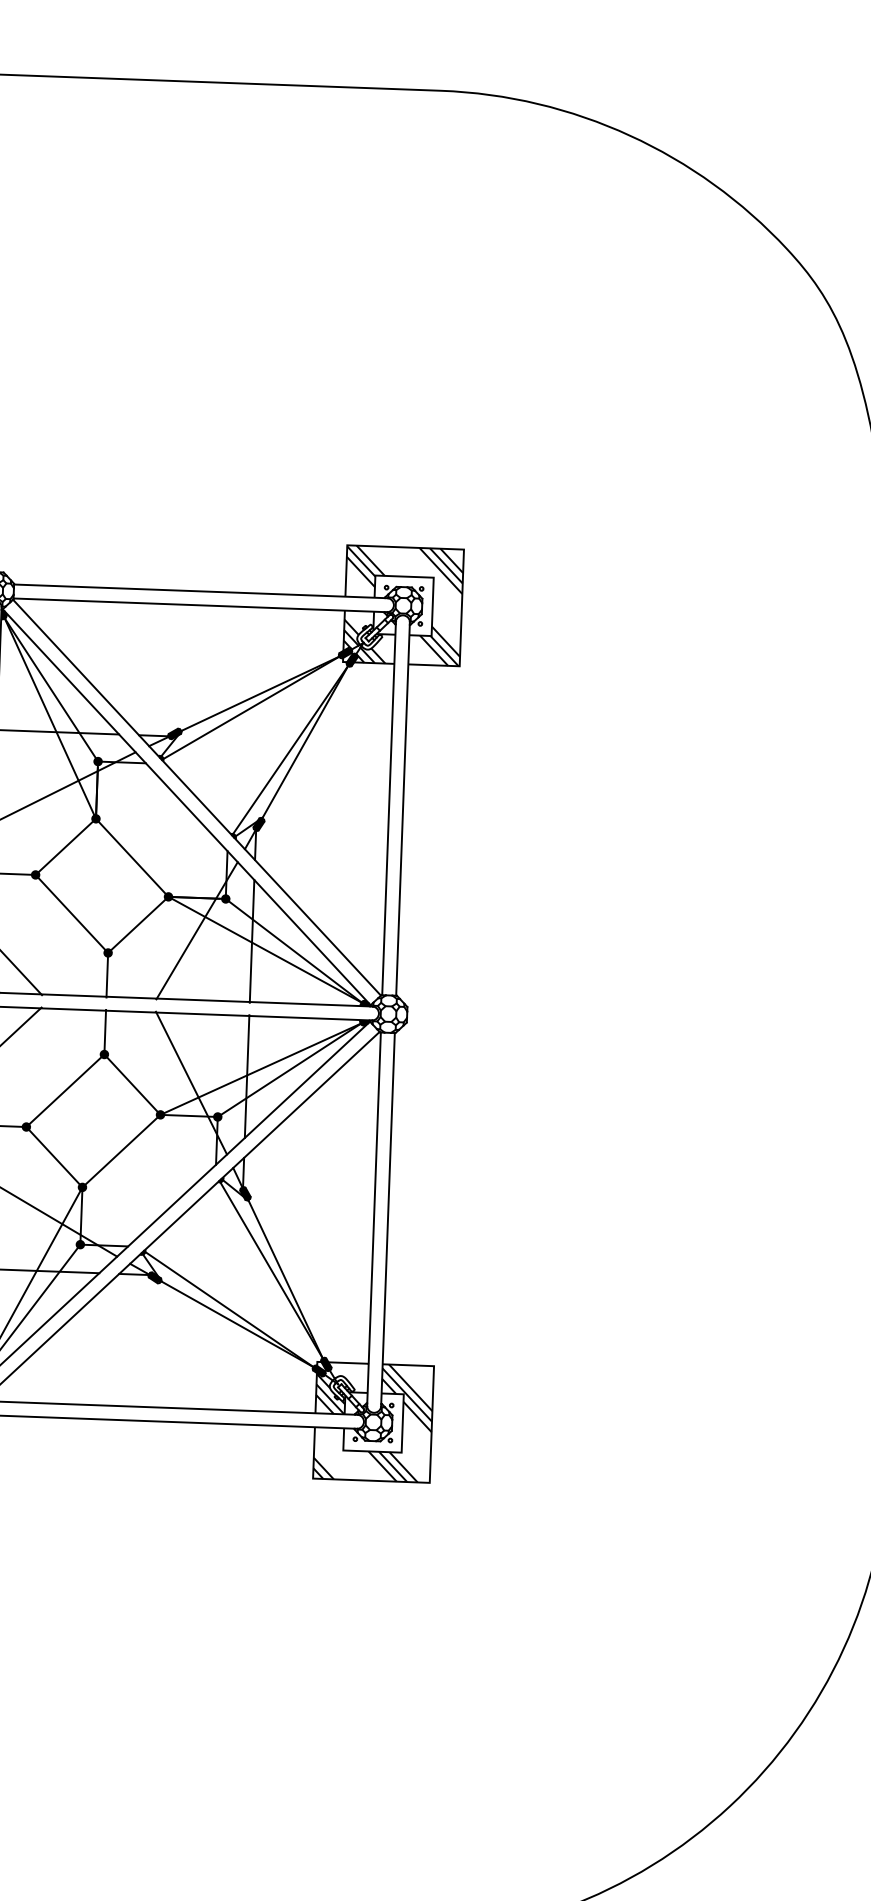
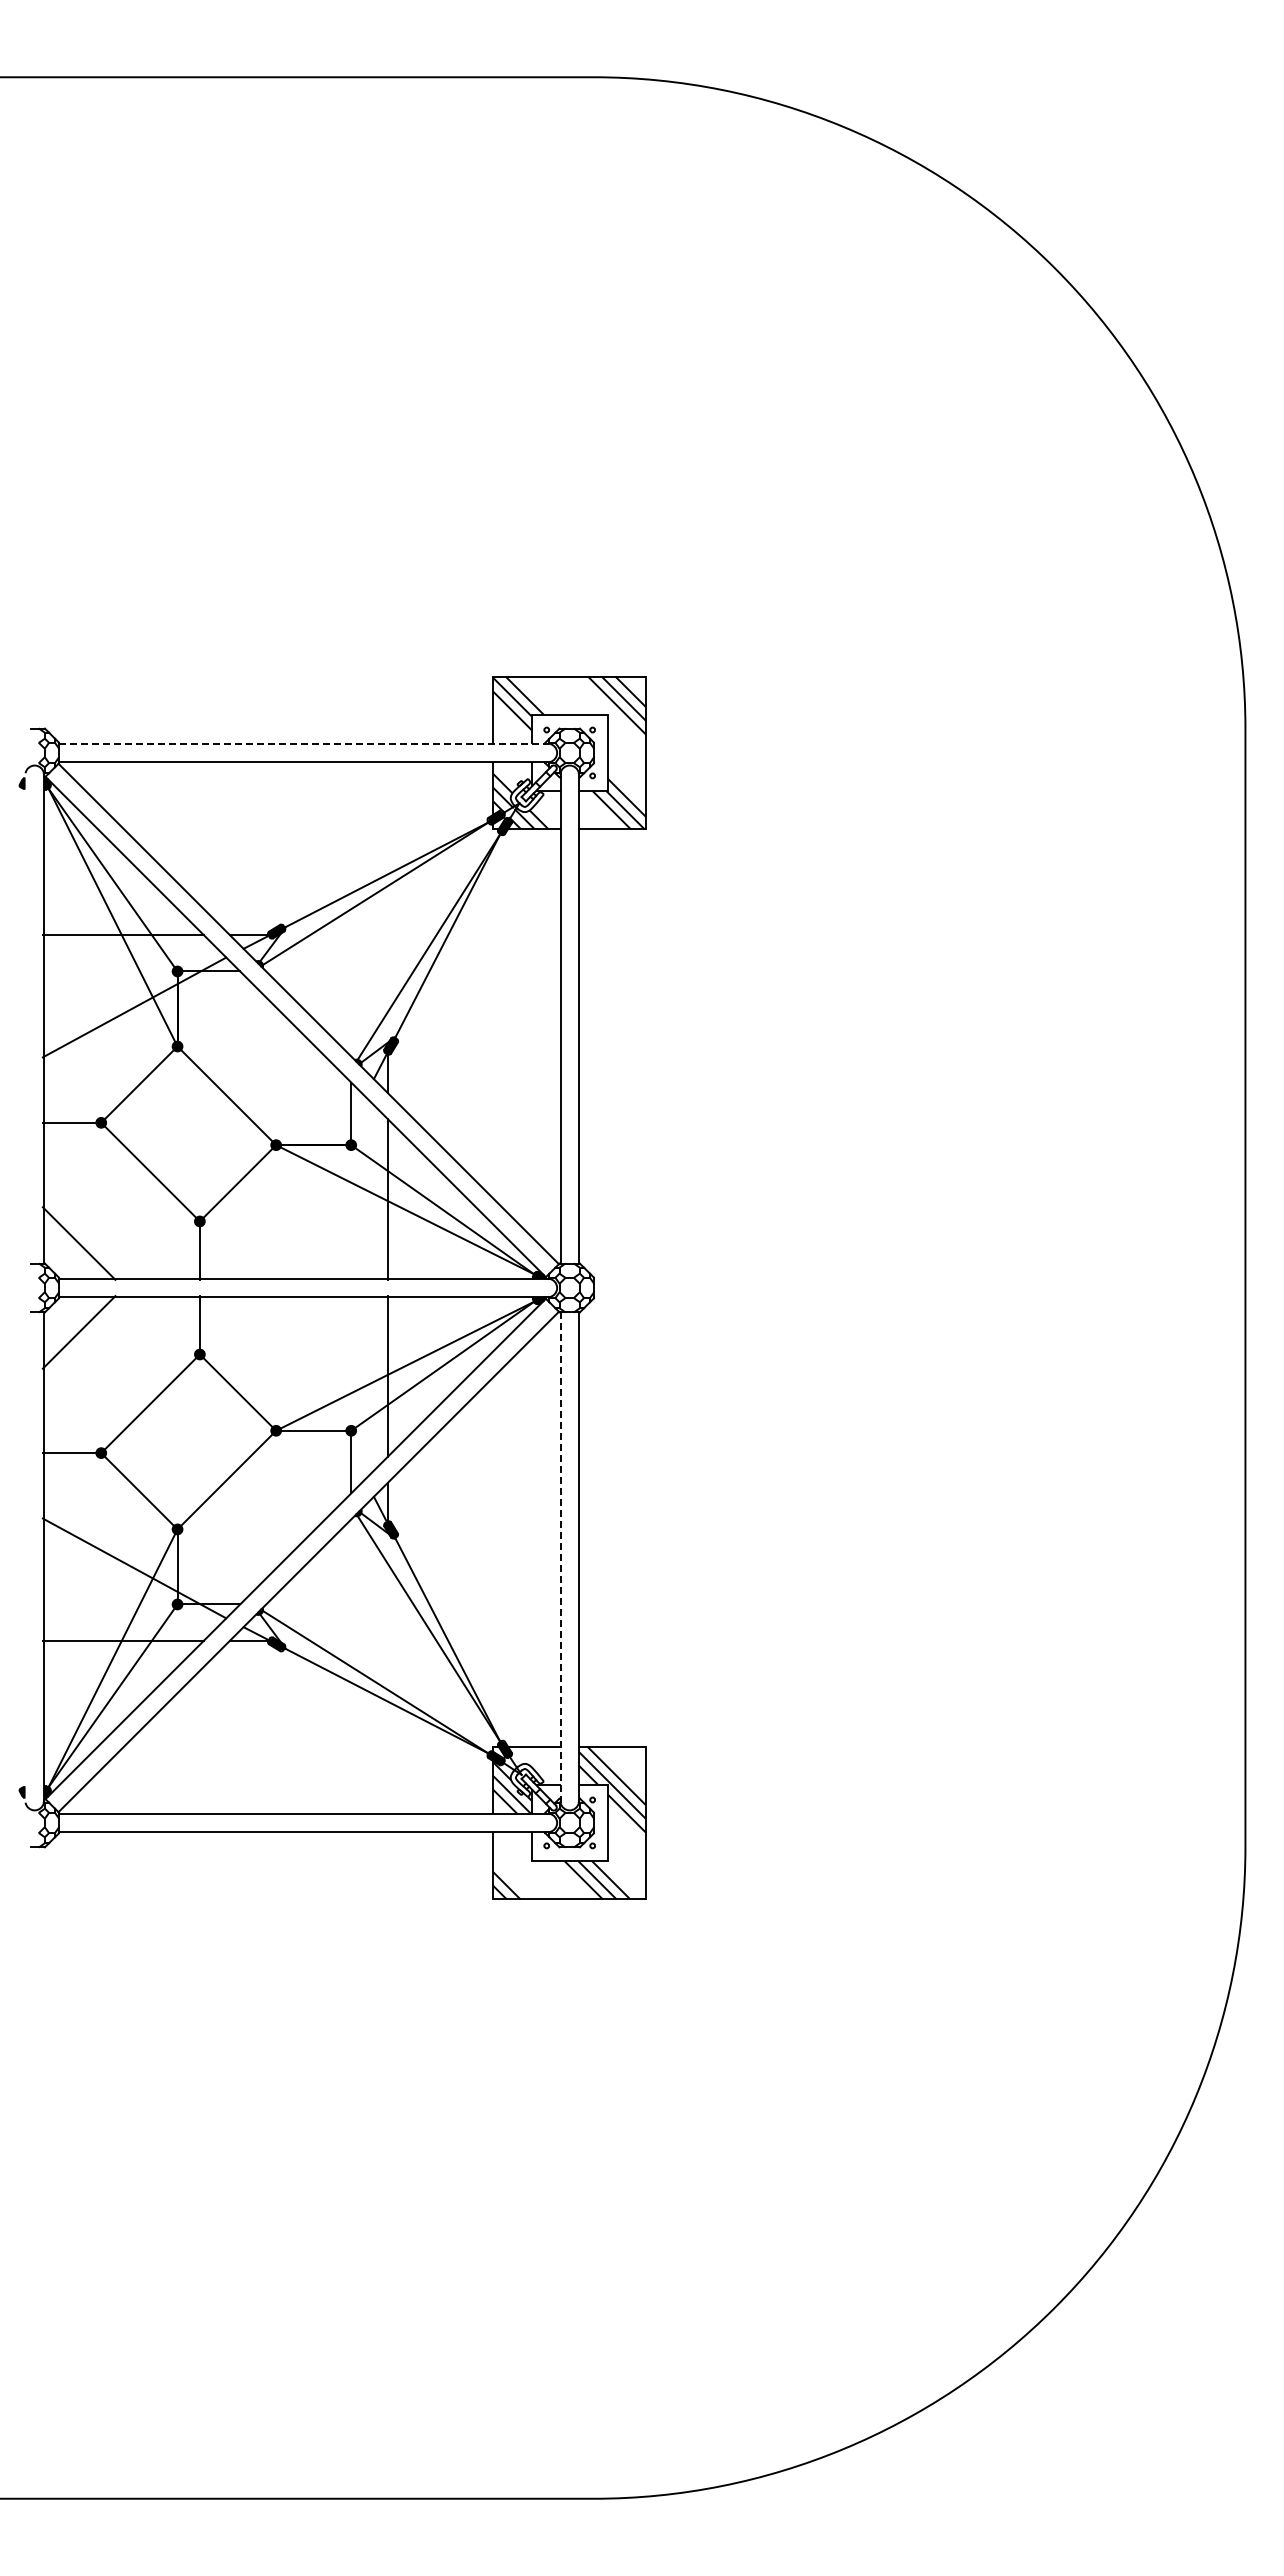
line: (201, 591) -> (304, 743), solid -> dashed
line: (197, 930) -> (315, 1187), removed
line: (191, 1082) -> (315, 1387), removed
line: (373, 1219) -> (560, 1557), solid -> dashed

